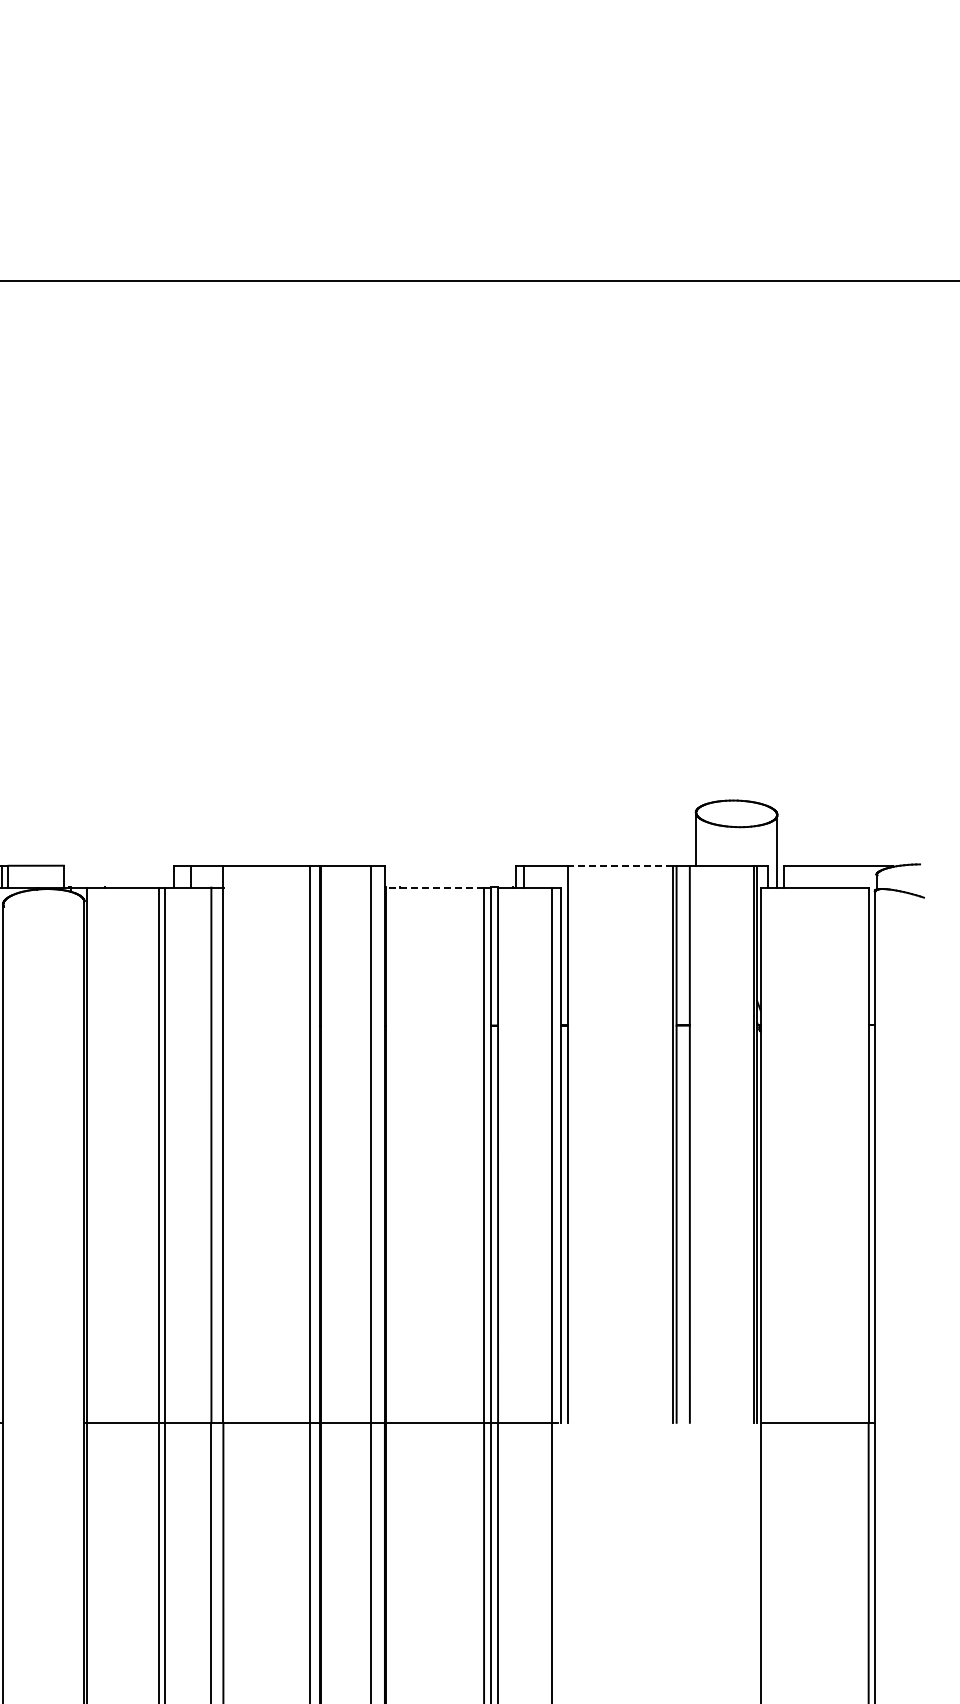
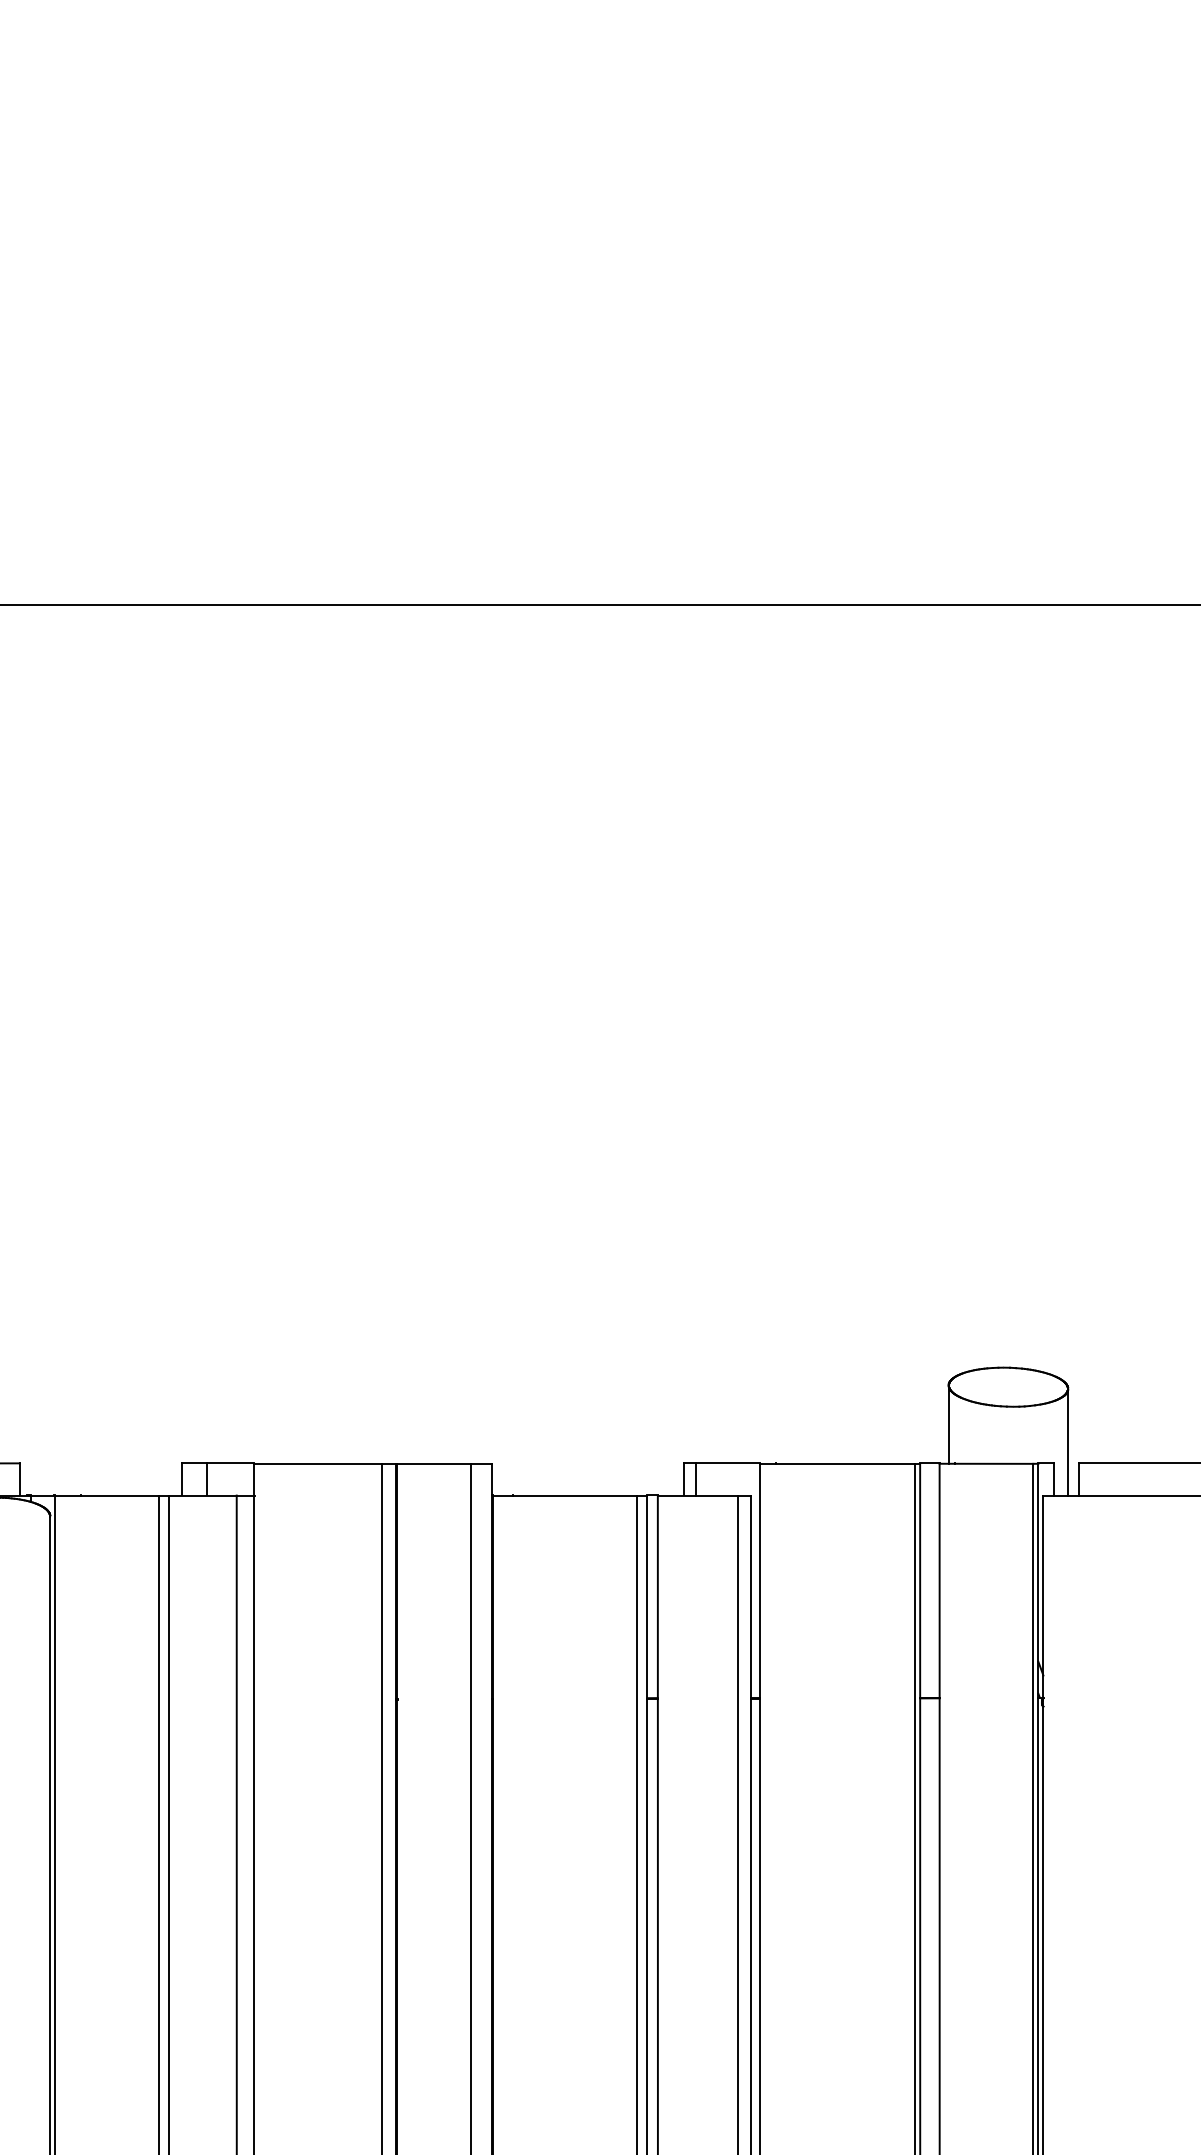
line: (620, 865) -> (837, 1463), dashed -> solid
line: (434, 887) -> (564, 1495), dashed -> solid

